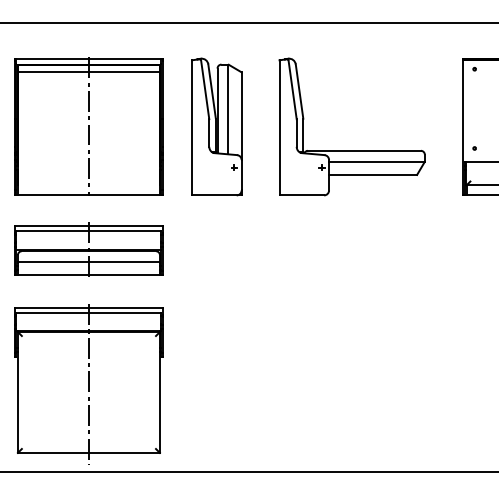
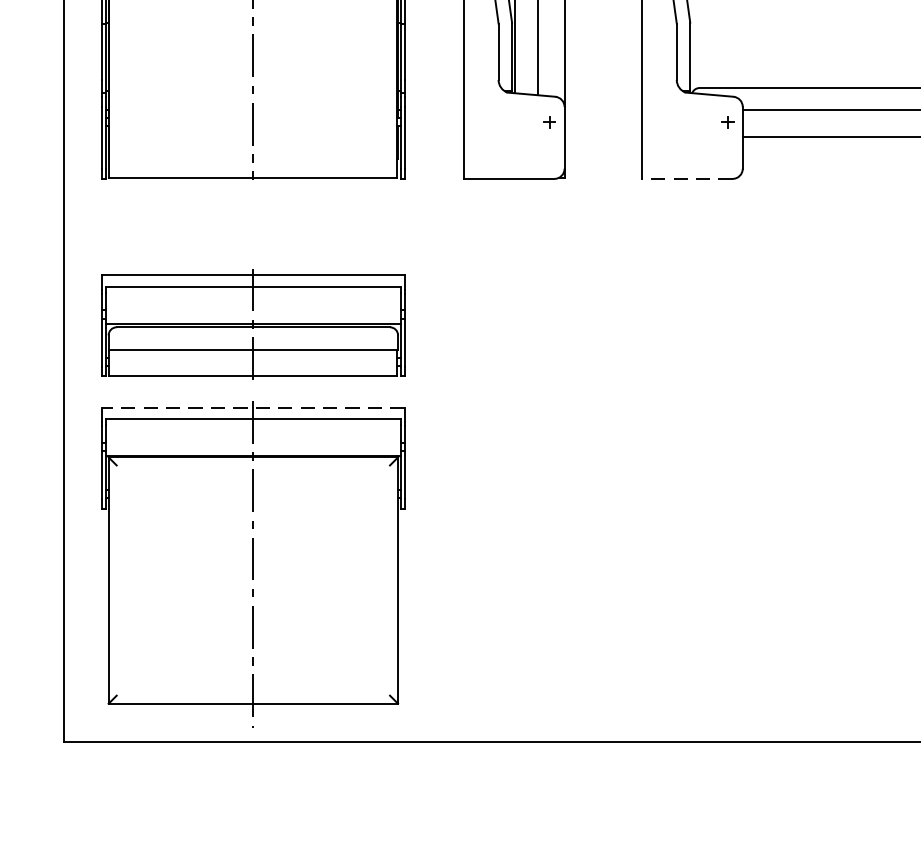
line: (301, 195) -> (686, 179), solid -> dashed
part: (88, 249) -> (252, 323), moved
line: (88, 307) -> (252, 407), solid -> dashed

